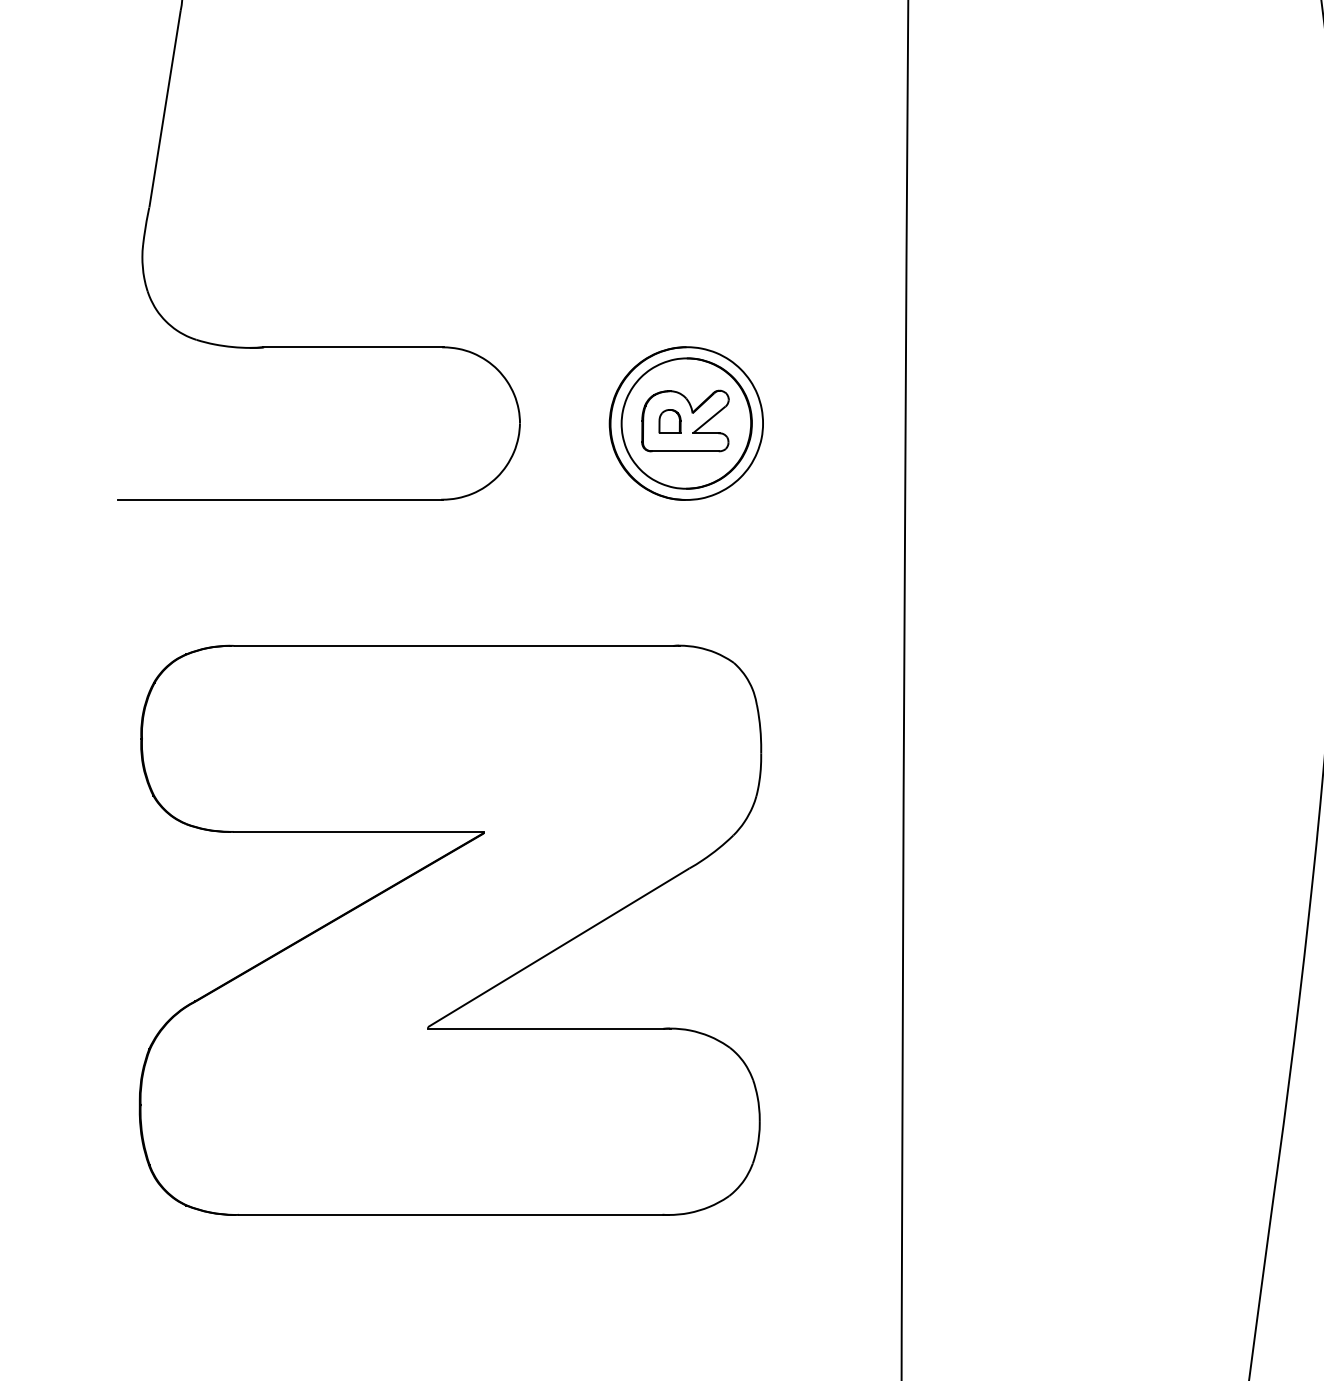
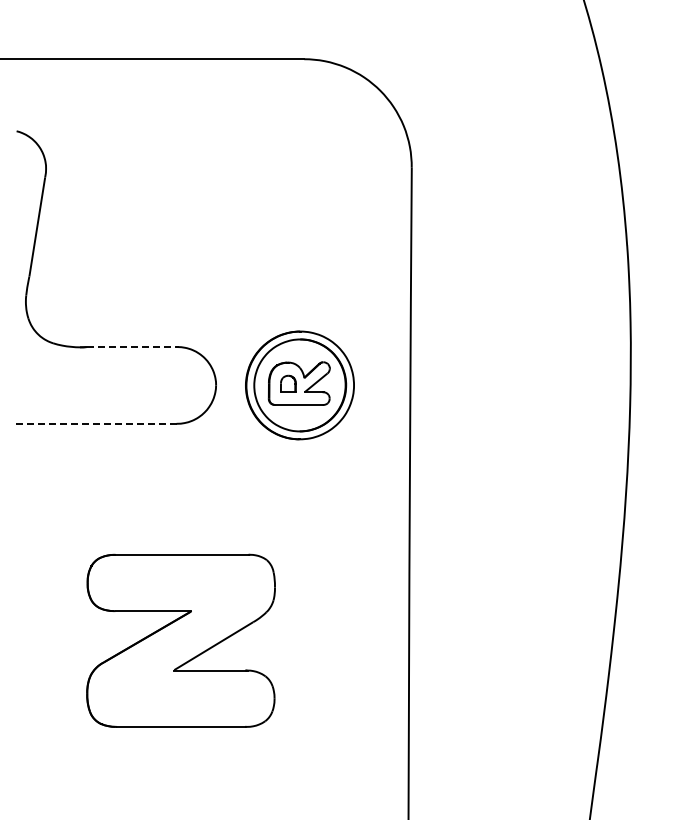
line: (353, 348) -> (132, 347), solid -> dashed
part: (685, 423) -> (299, 385), size x1.4
line: (280, 499) -> (95, 423), solid -> dashed
part: (449, 929) -> (180, 640), size x0.6

